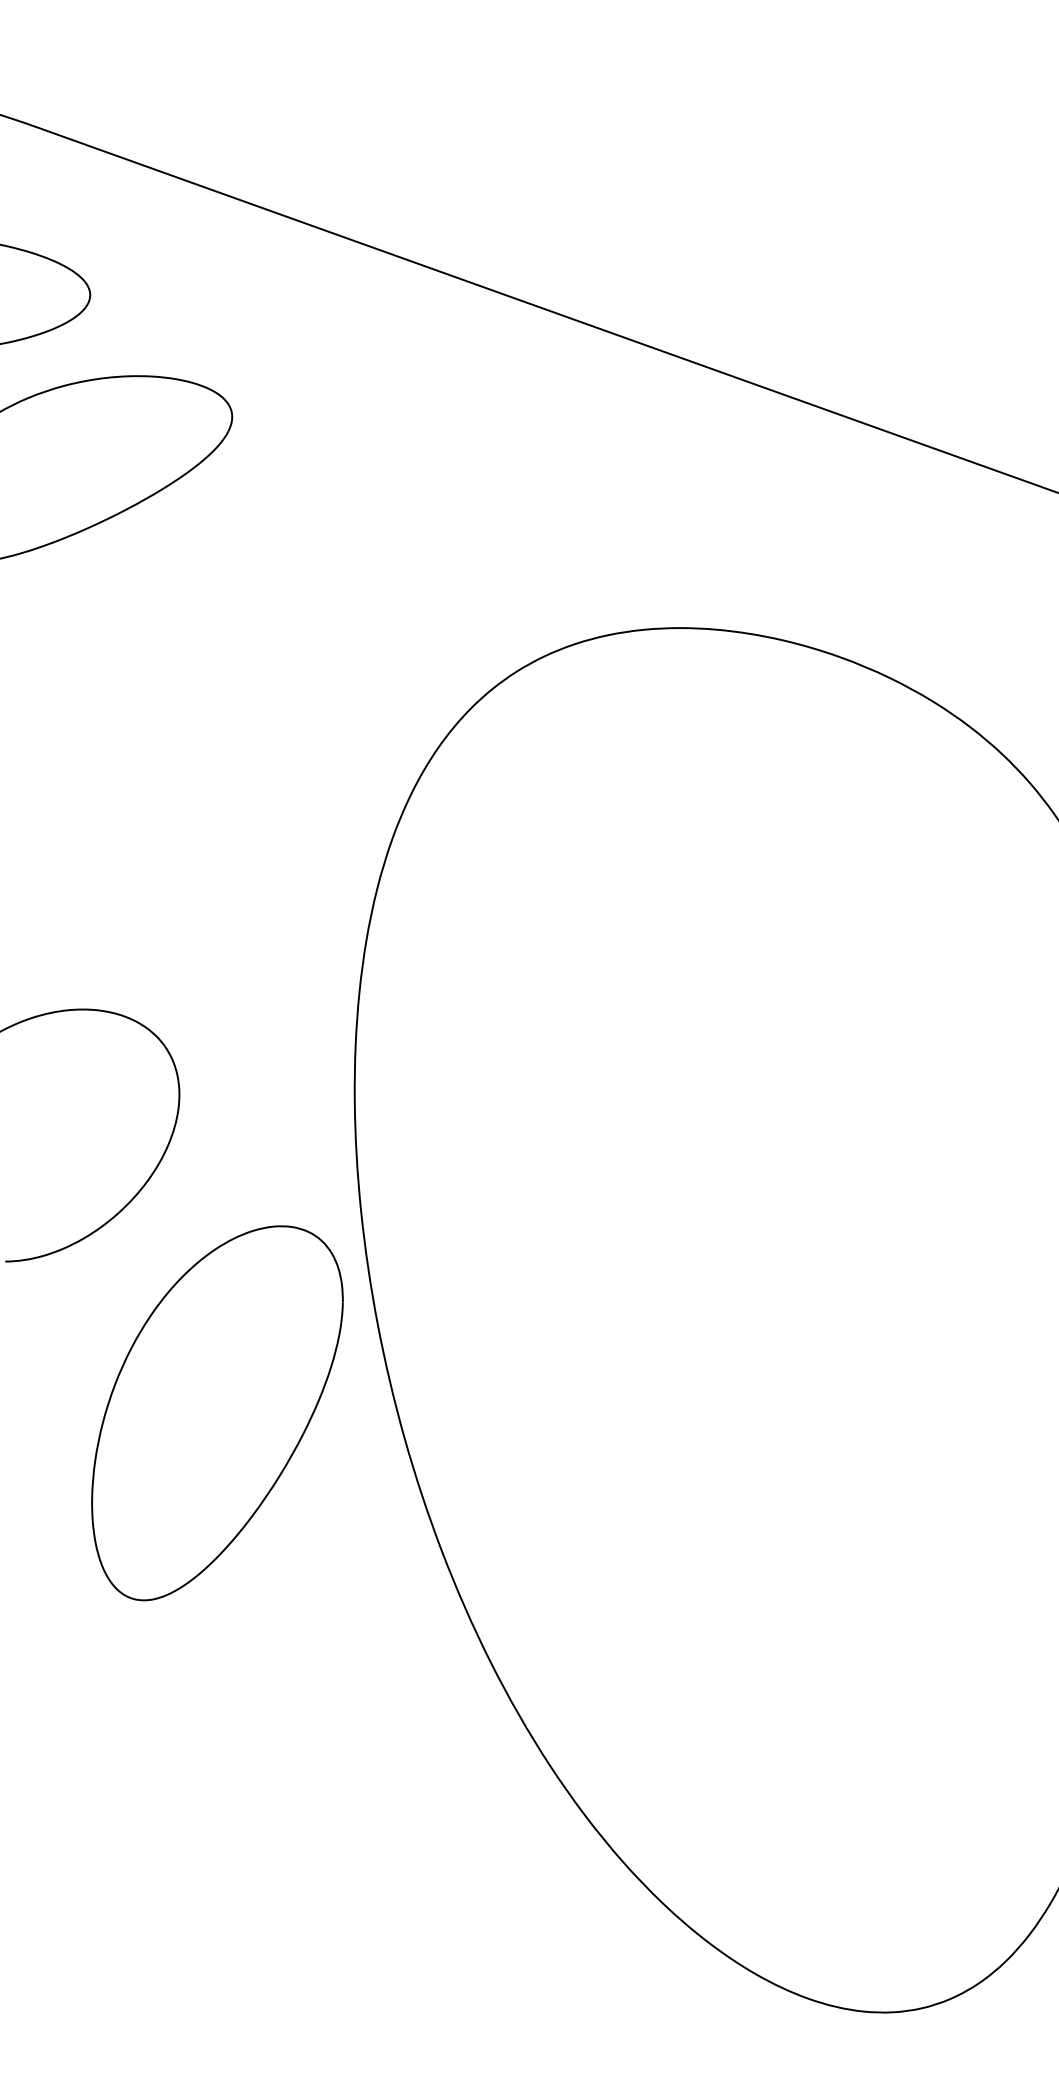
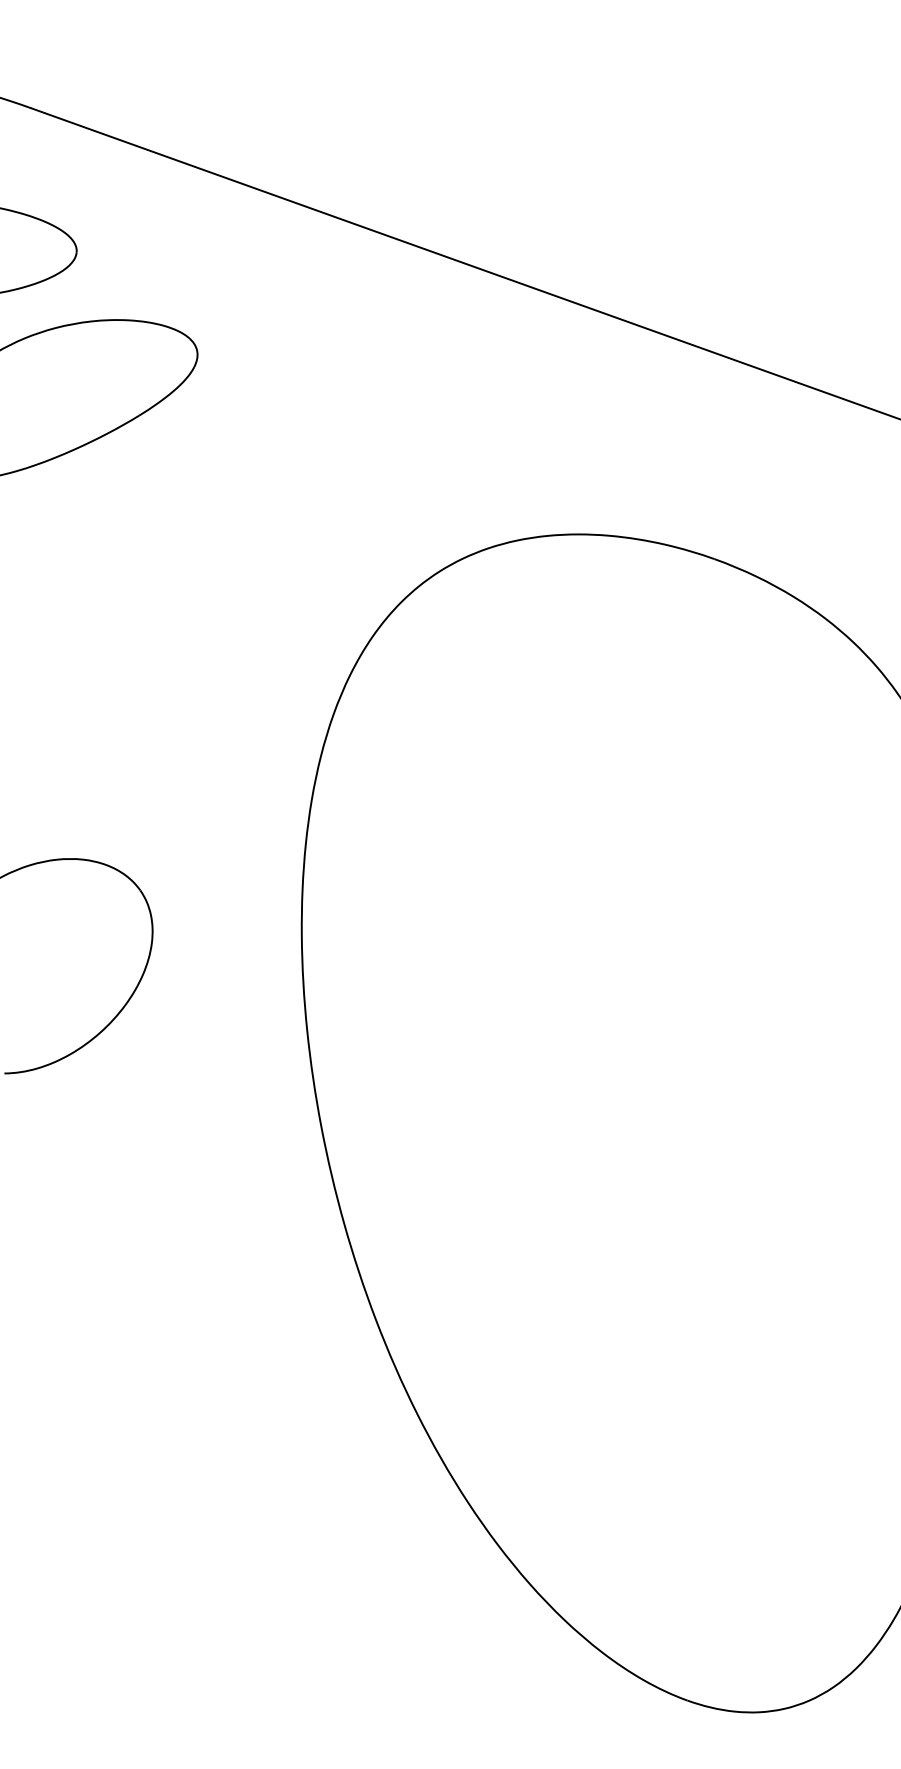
part: (217, 1413) -> (185, 1202), removed

